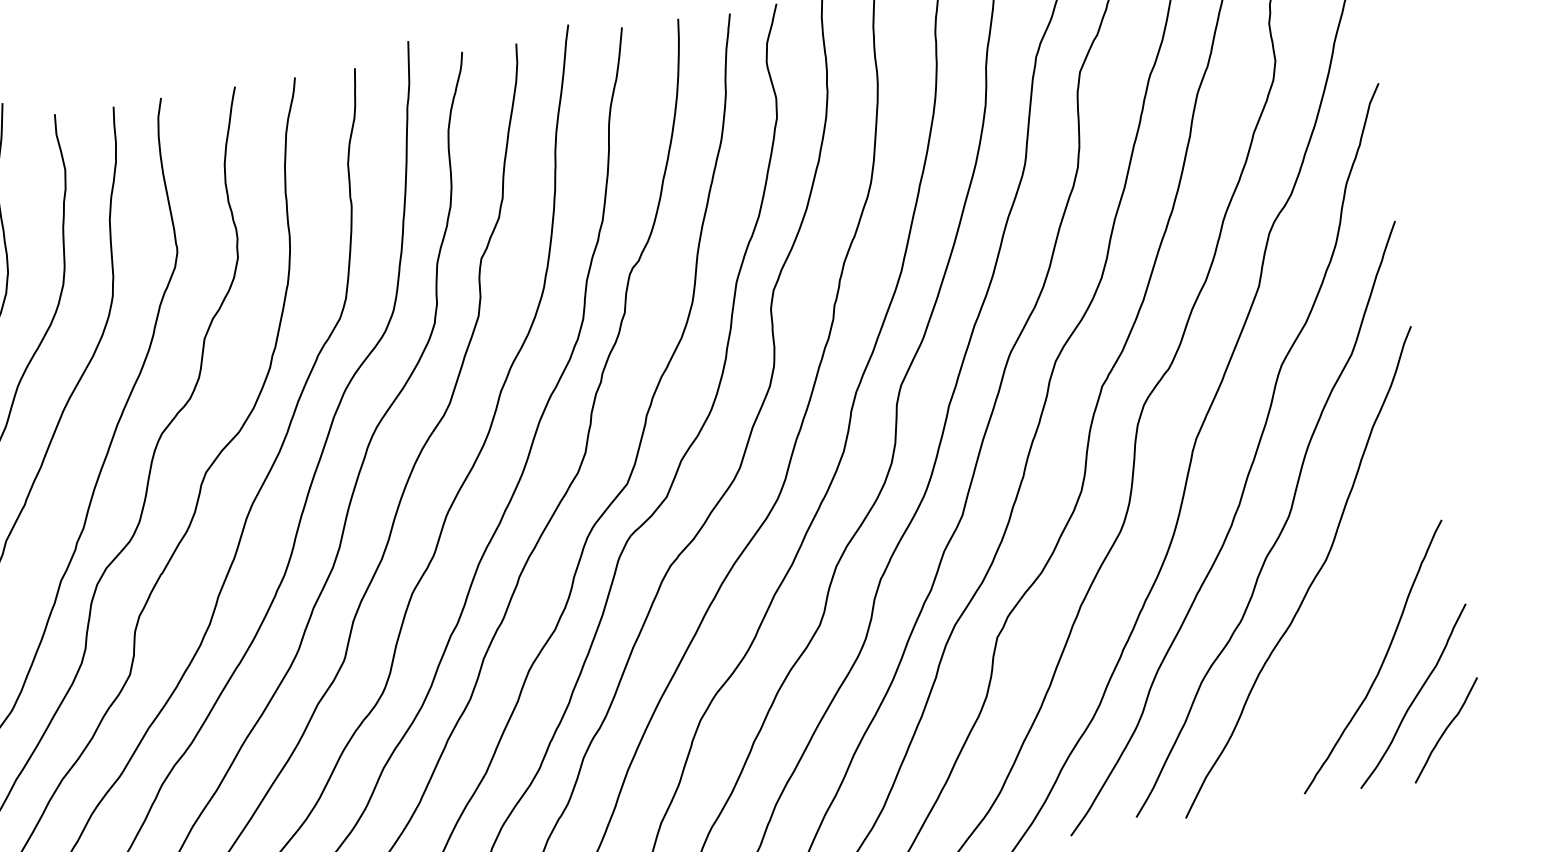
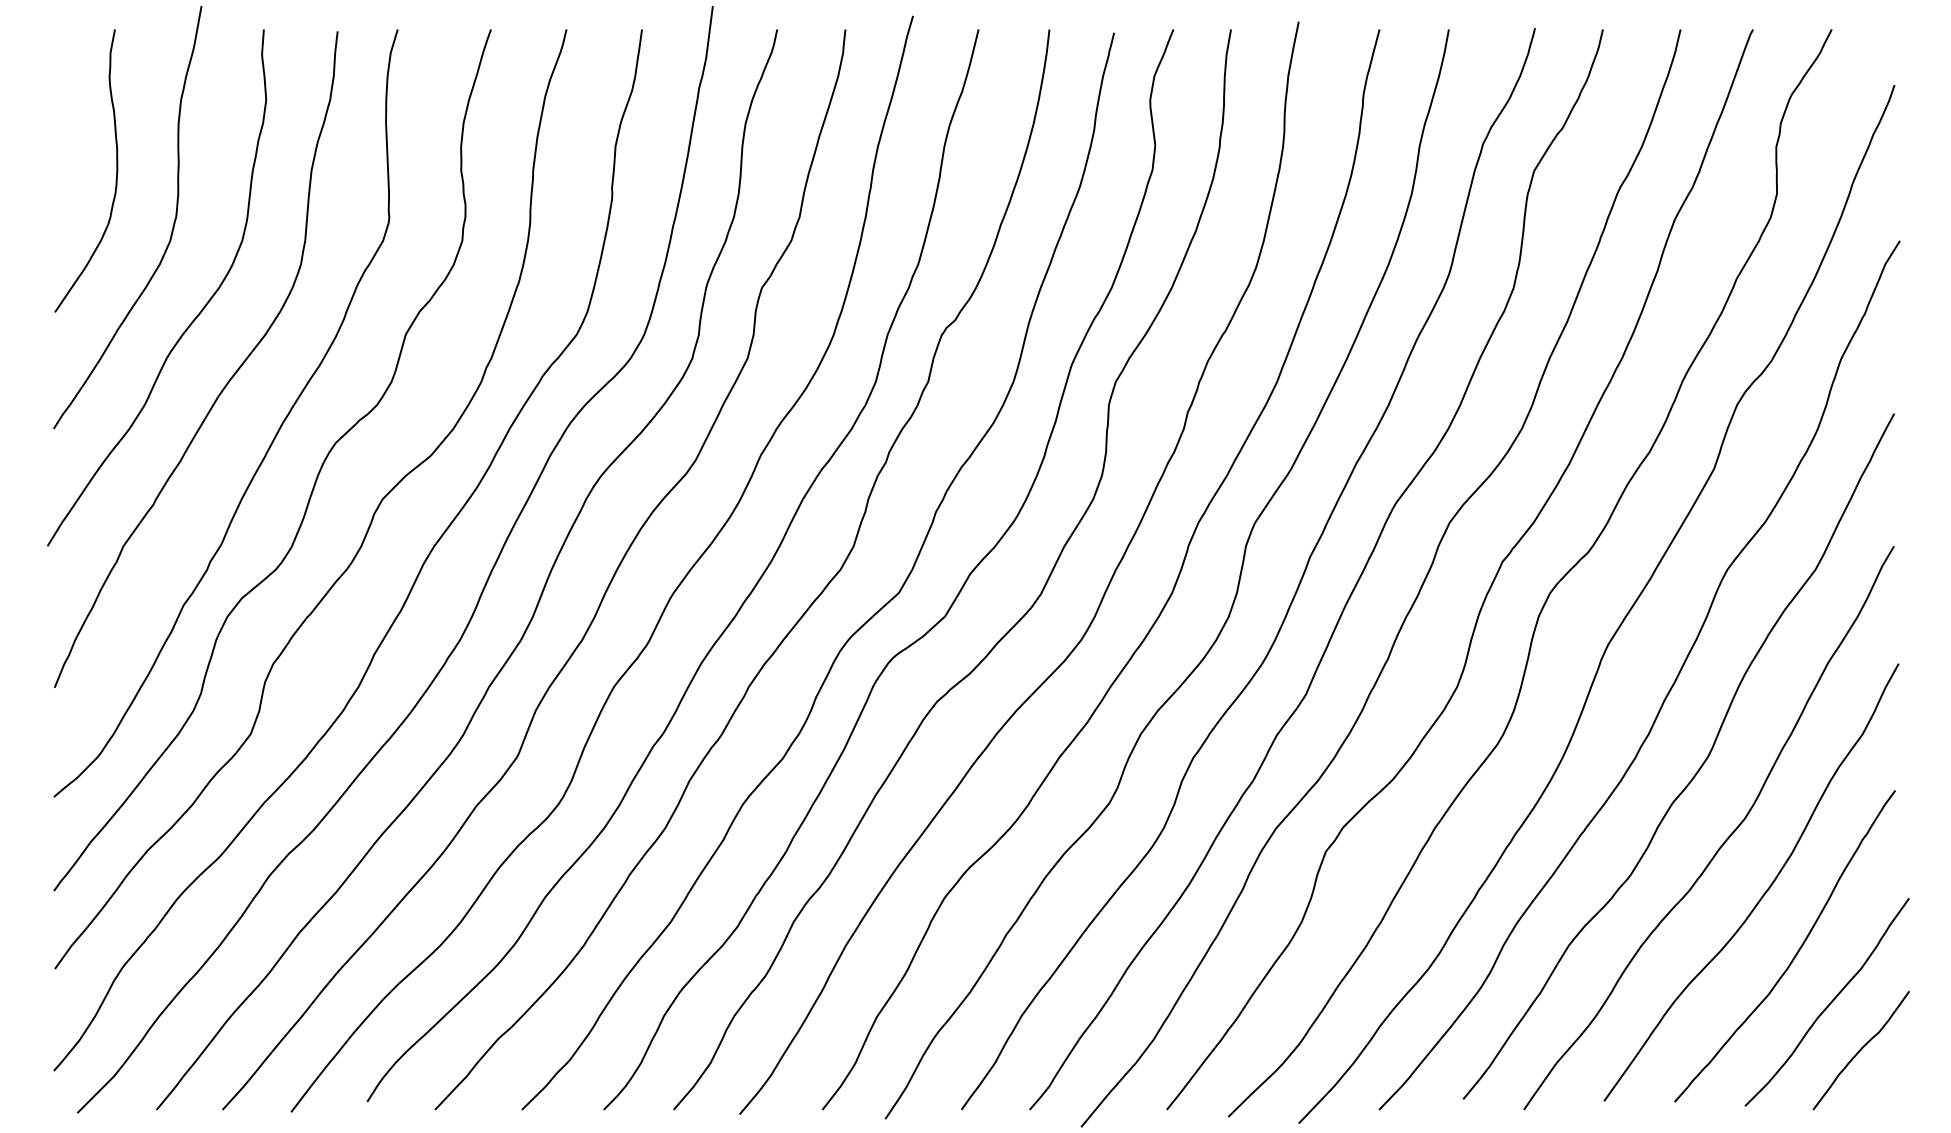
curve: (1349, 617) -> (1763, 893), added

